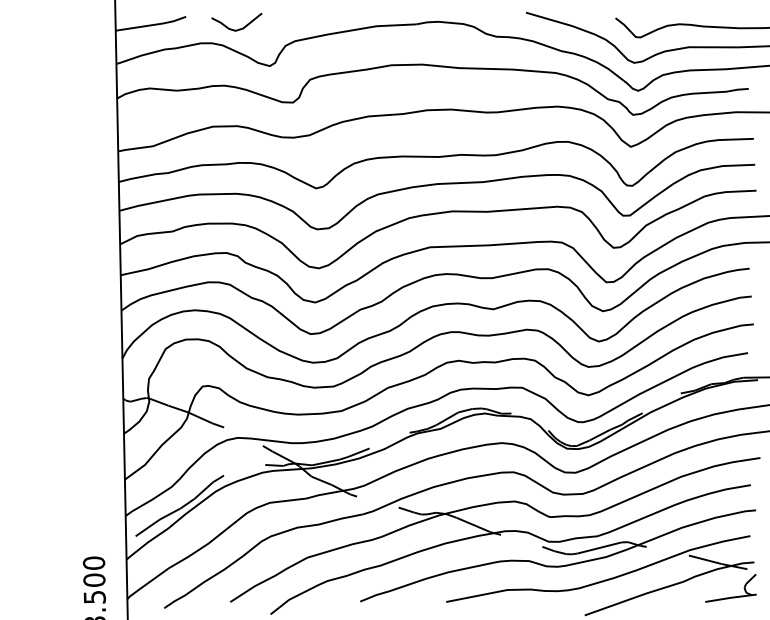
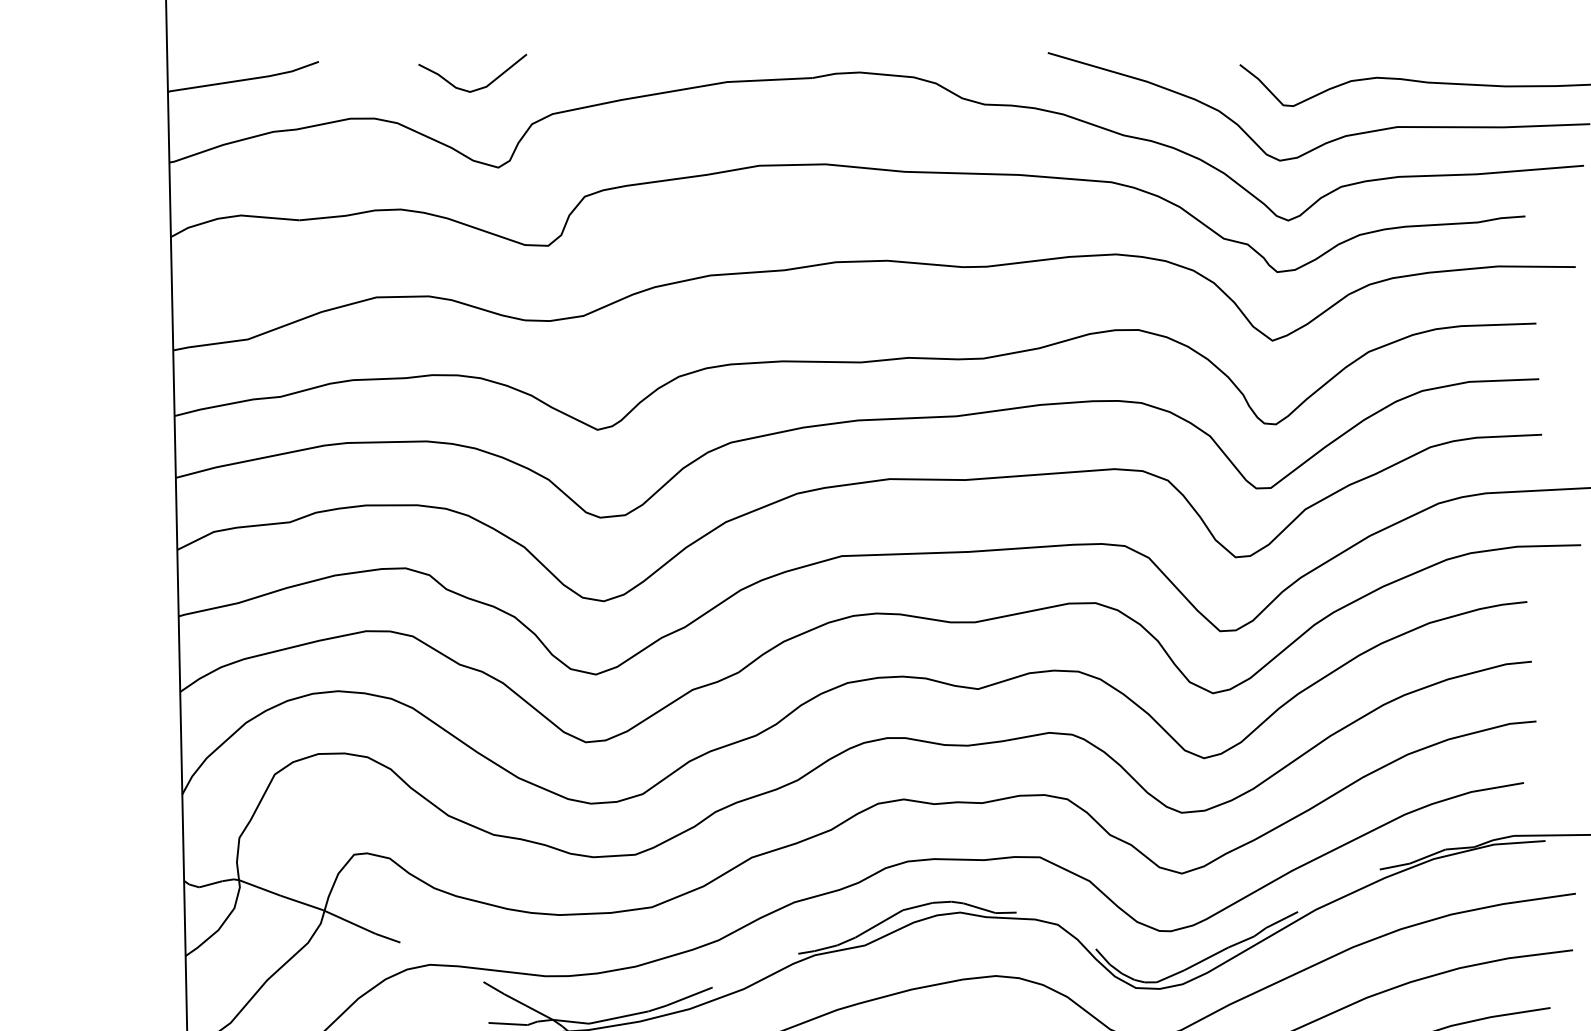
curve: (239, 28) -> (478, 86), moved

